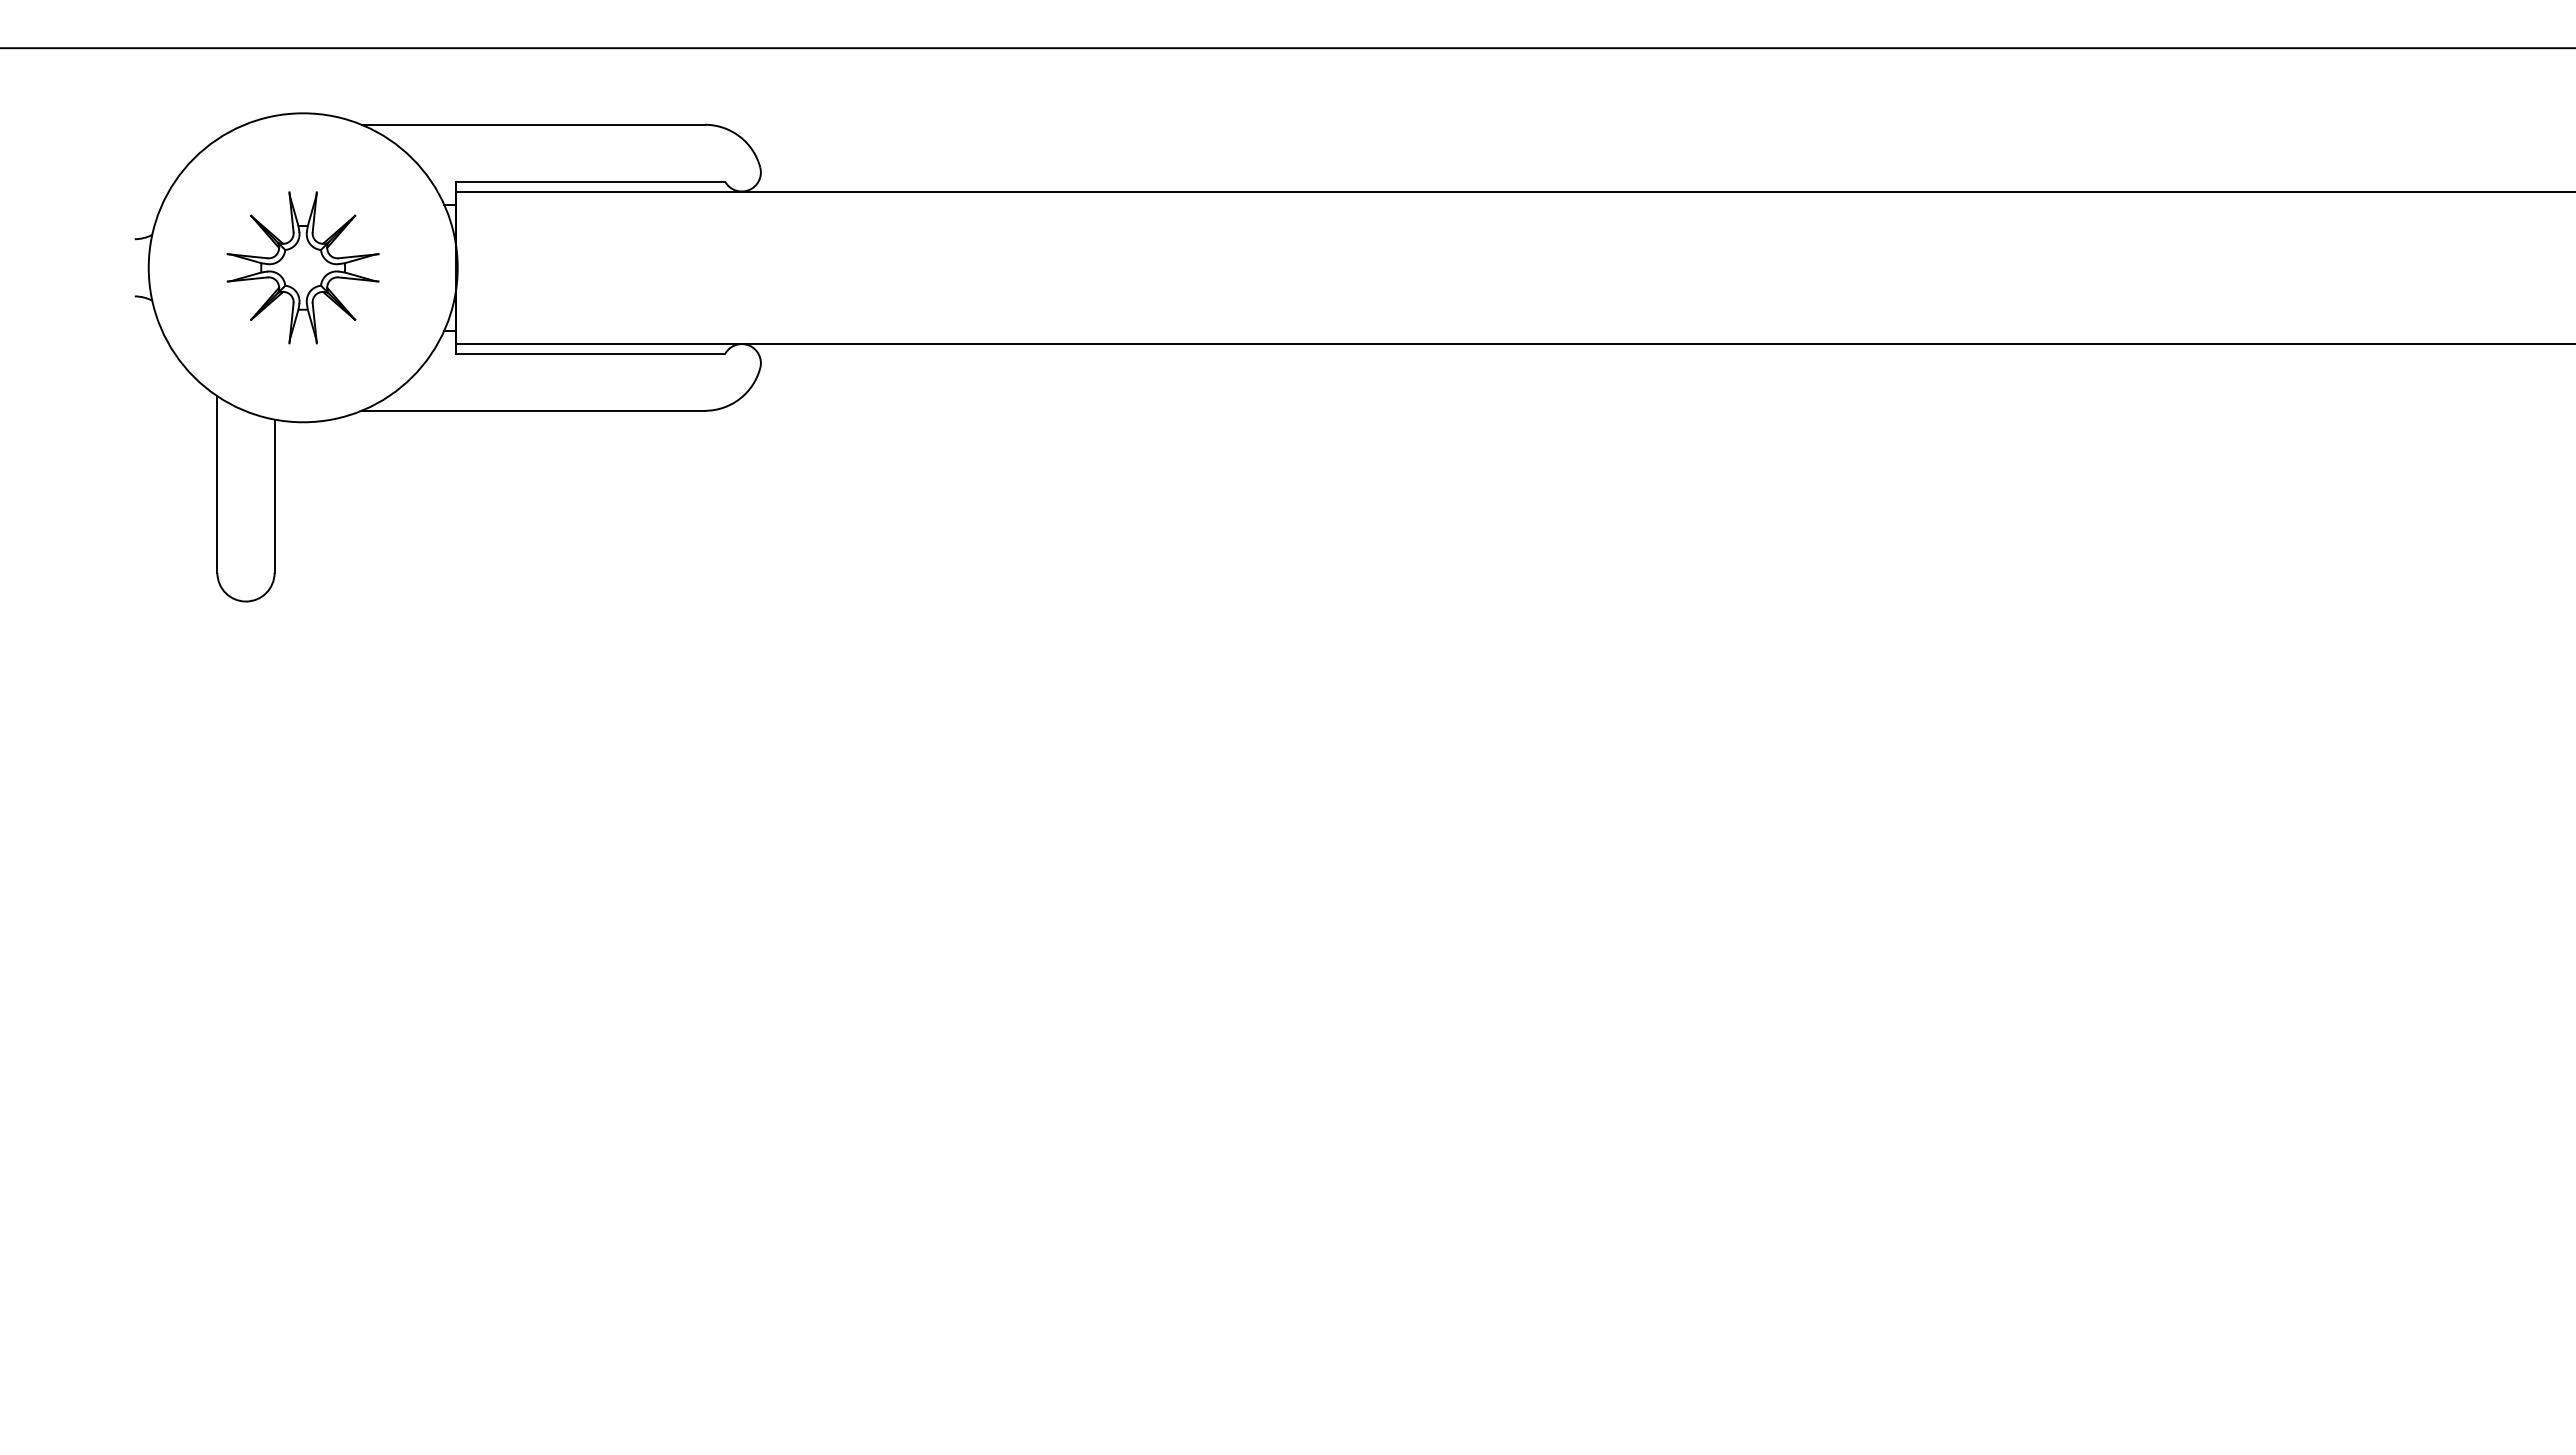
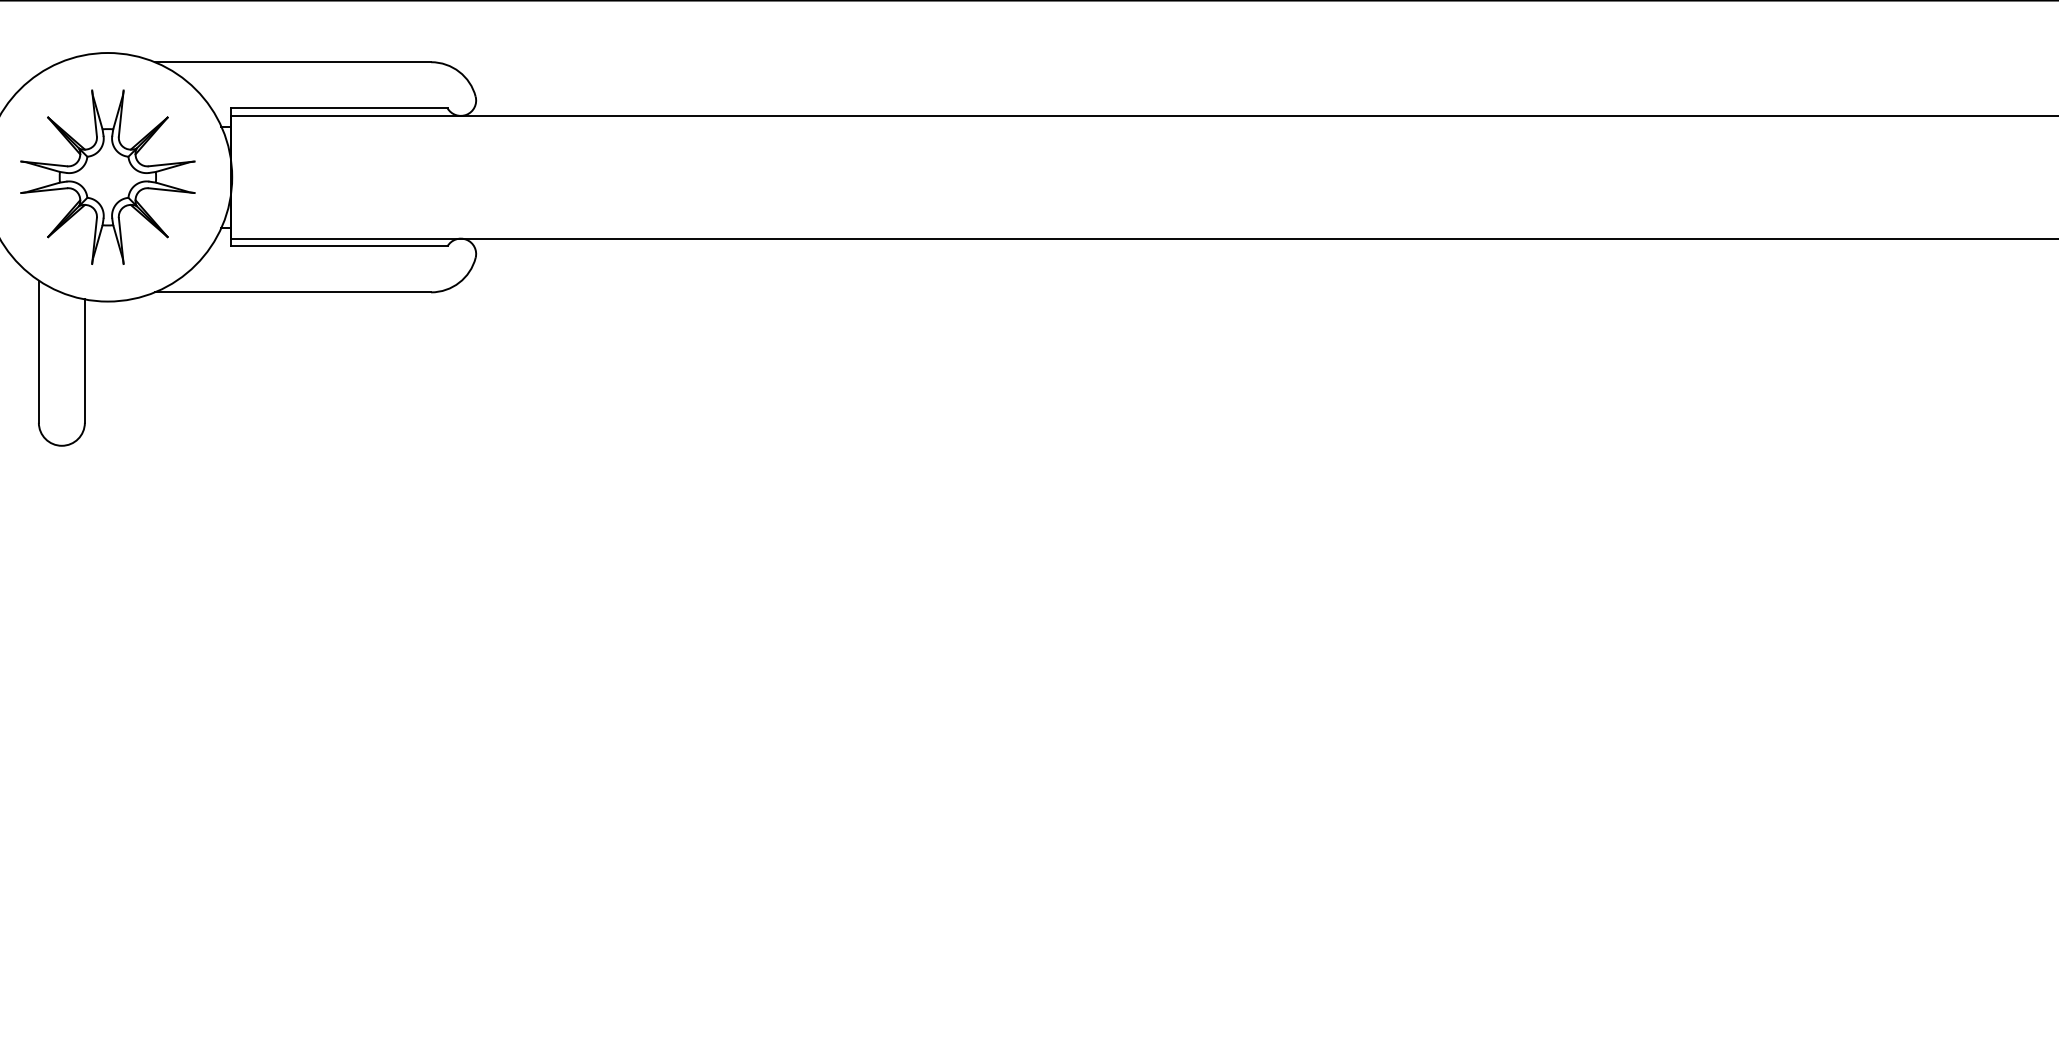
part: (302, 267) -> (107, 177), size x1.43

